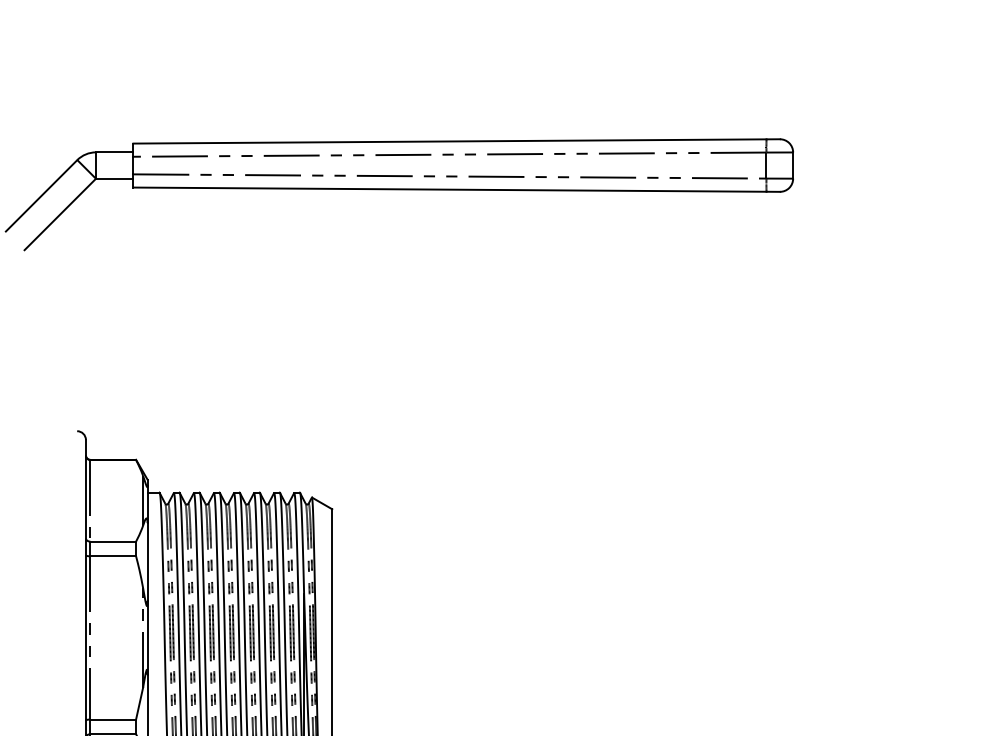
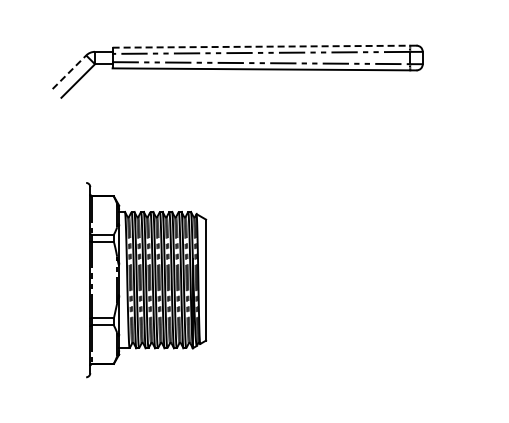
line: (450, 141) -> (261, 46), solid -> dashed
line: (41, 196) -> (69, 72), solid -> dashed

